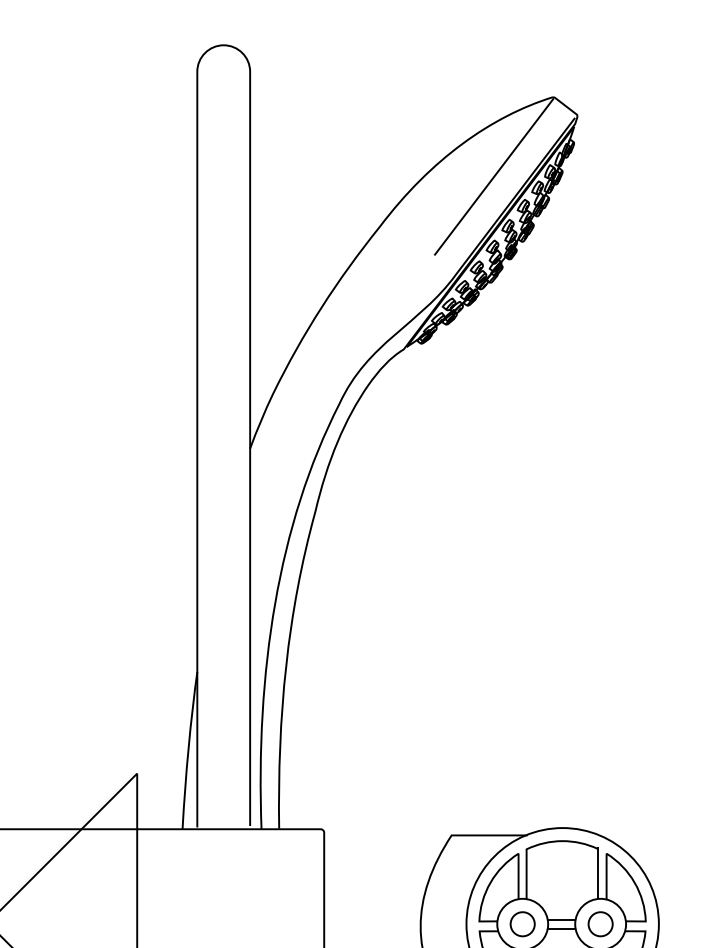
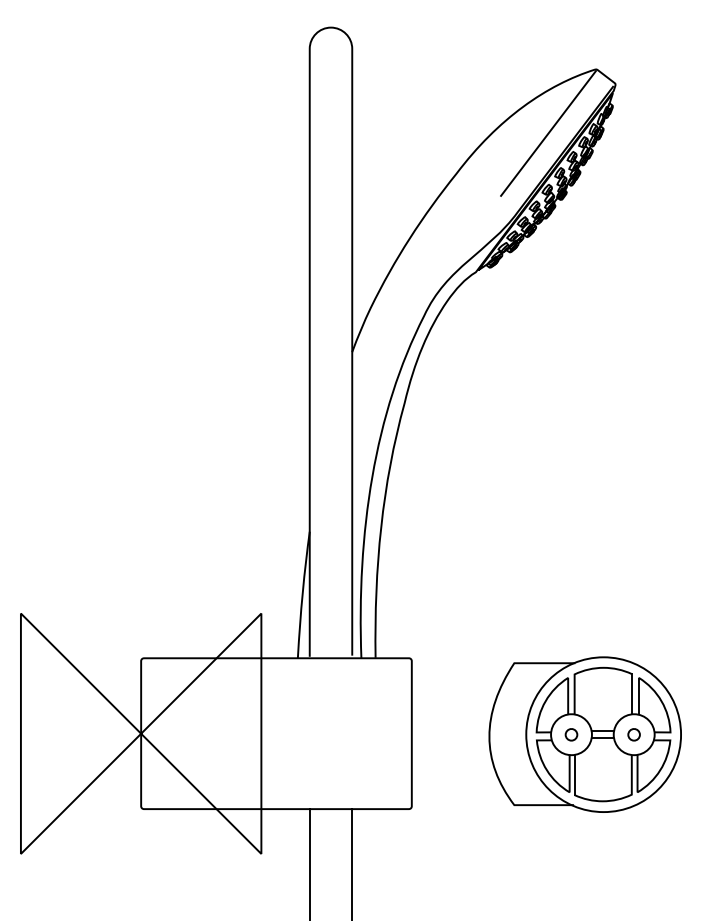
part: (522, 924) -> (571, 734), size x0.6
part: (599, 924) -> (633, 734), size x0.6

